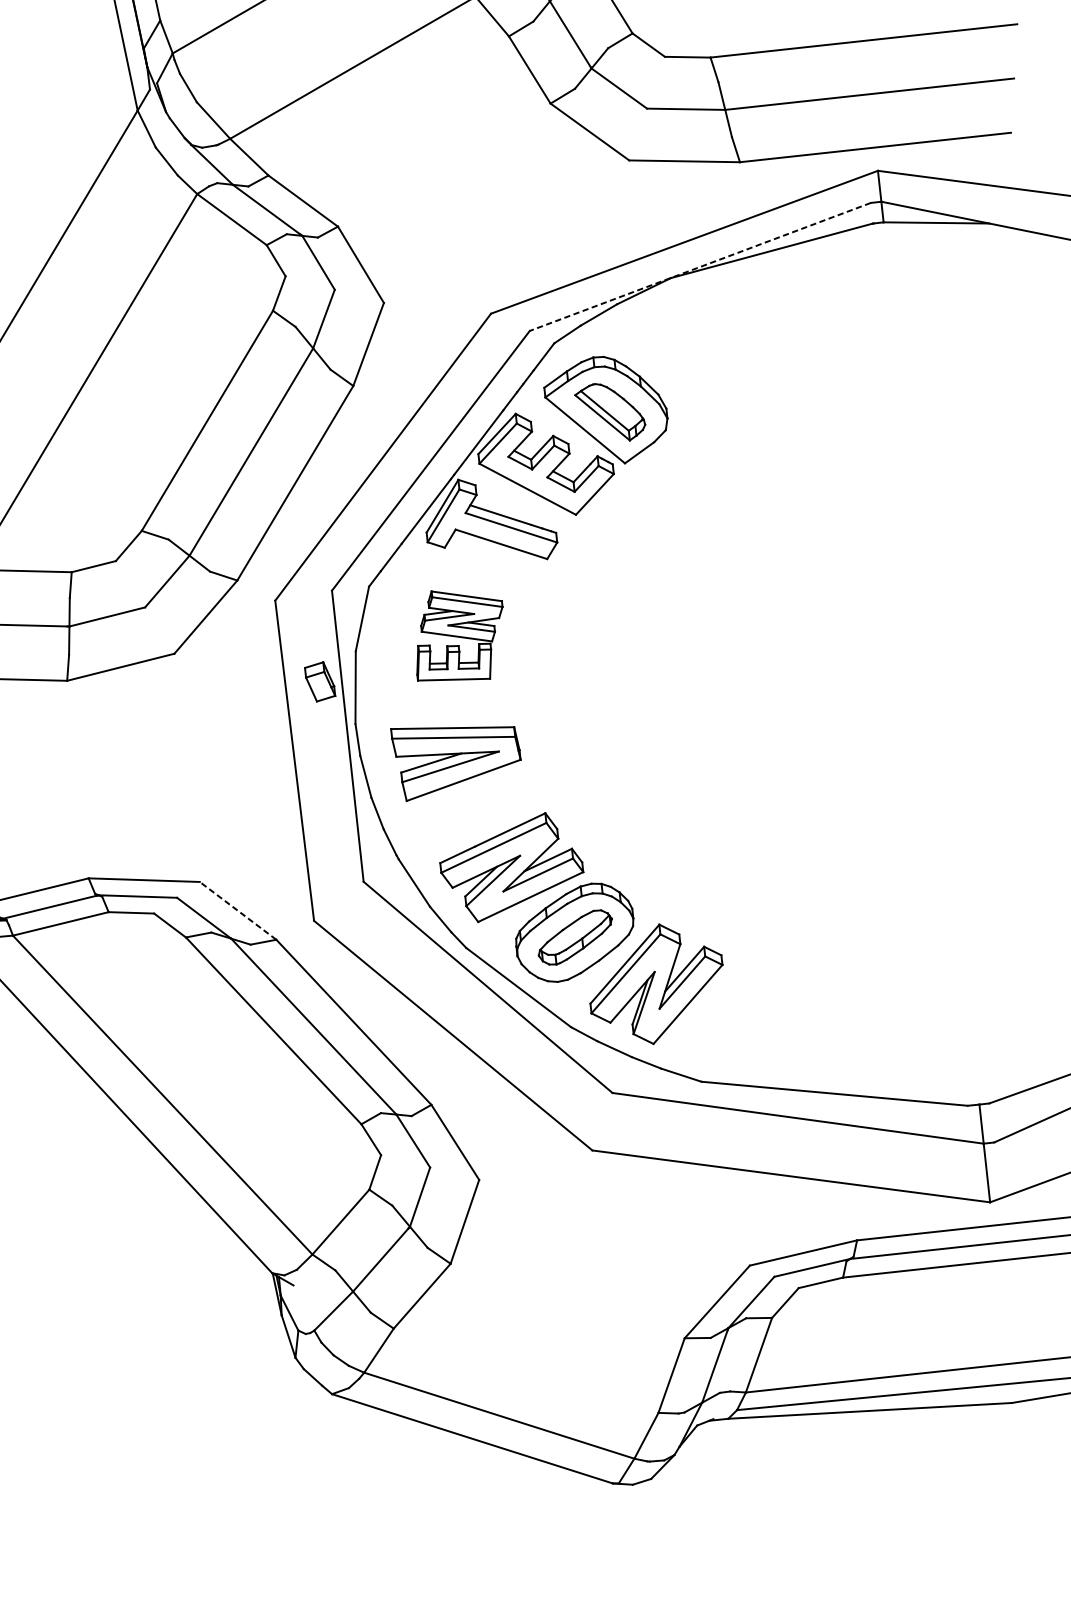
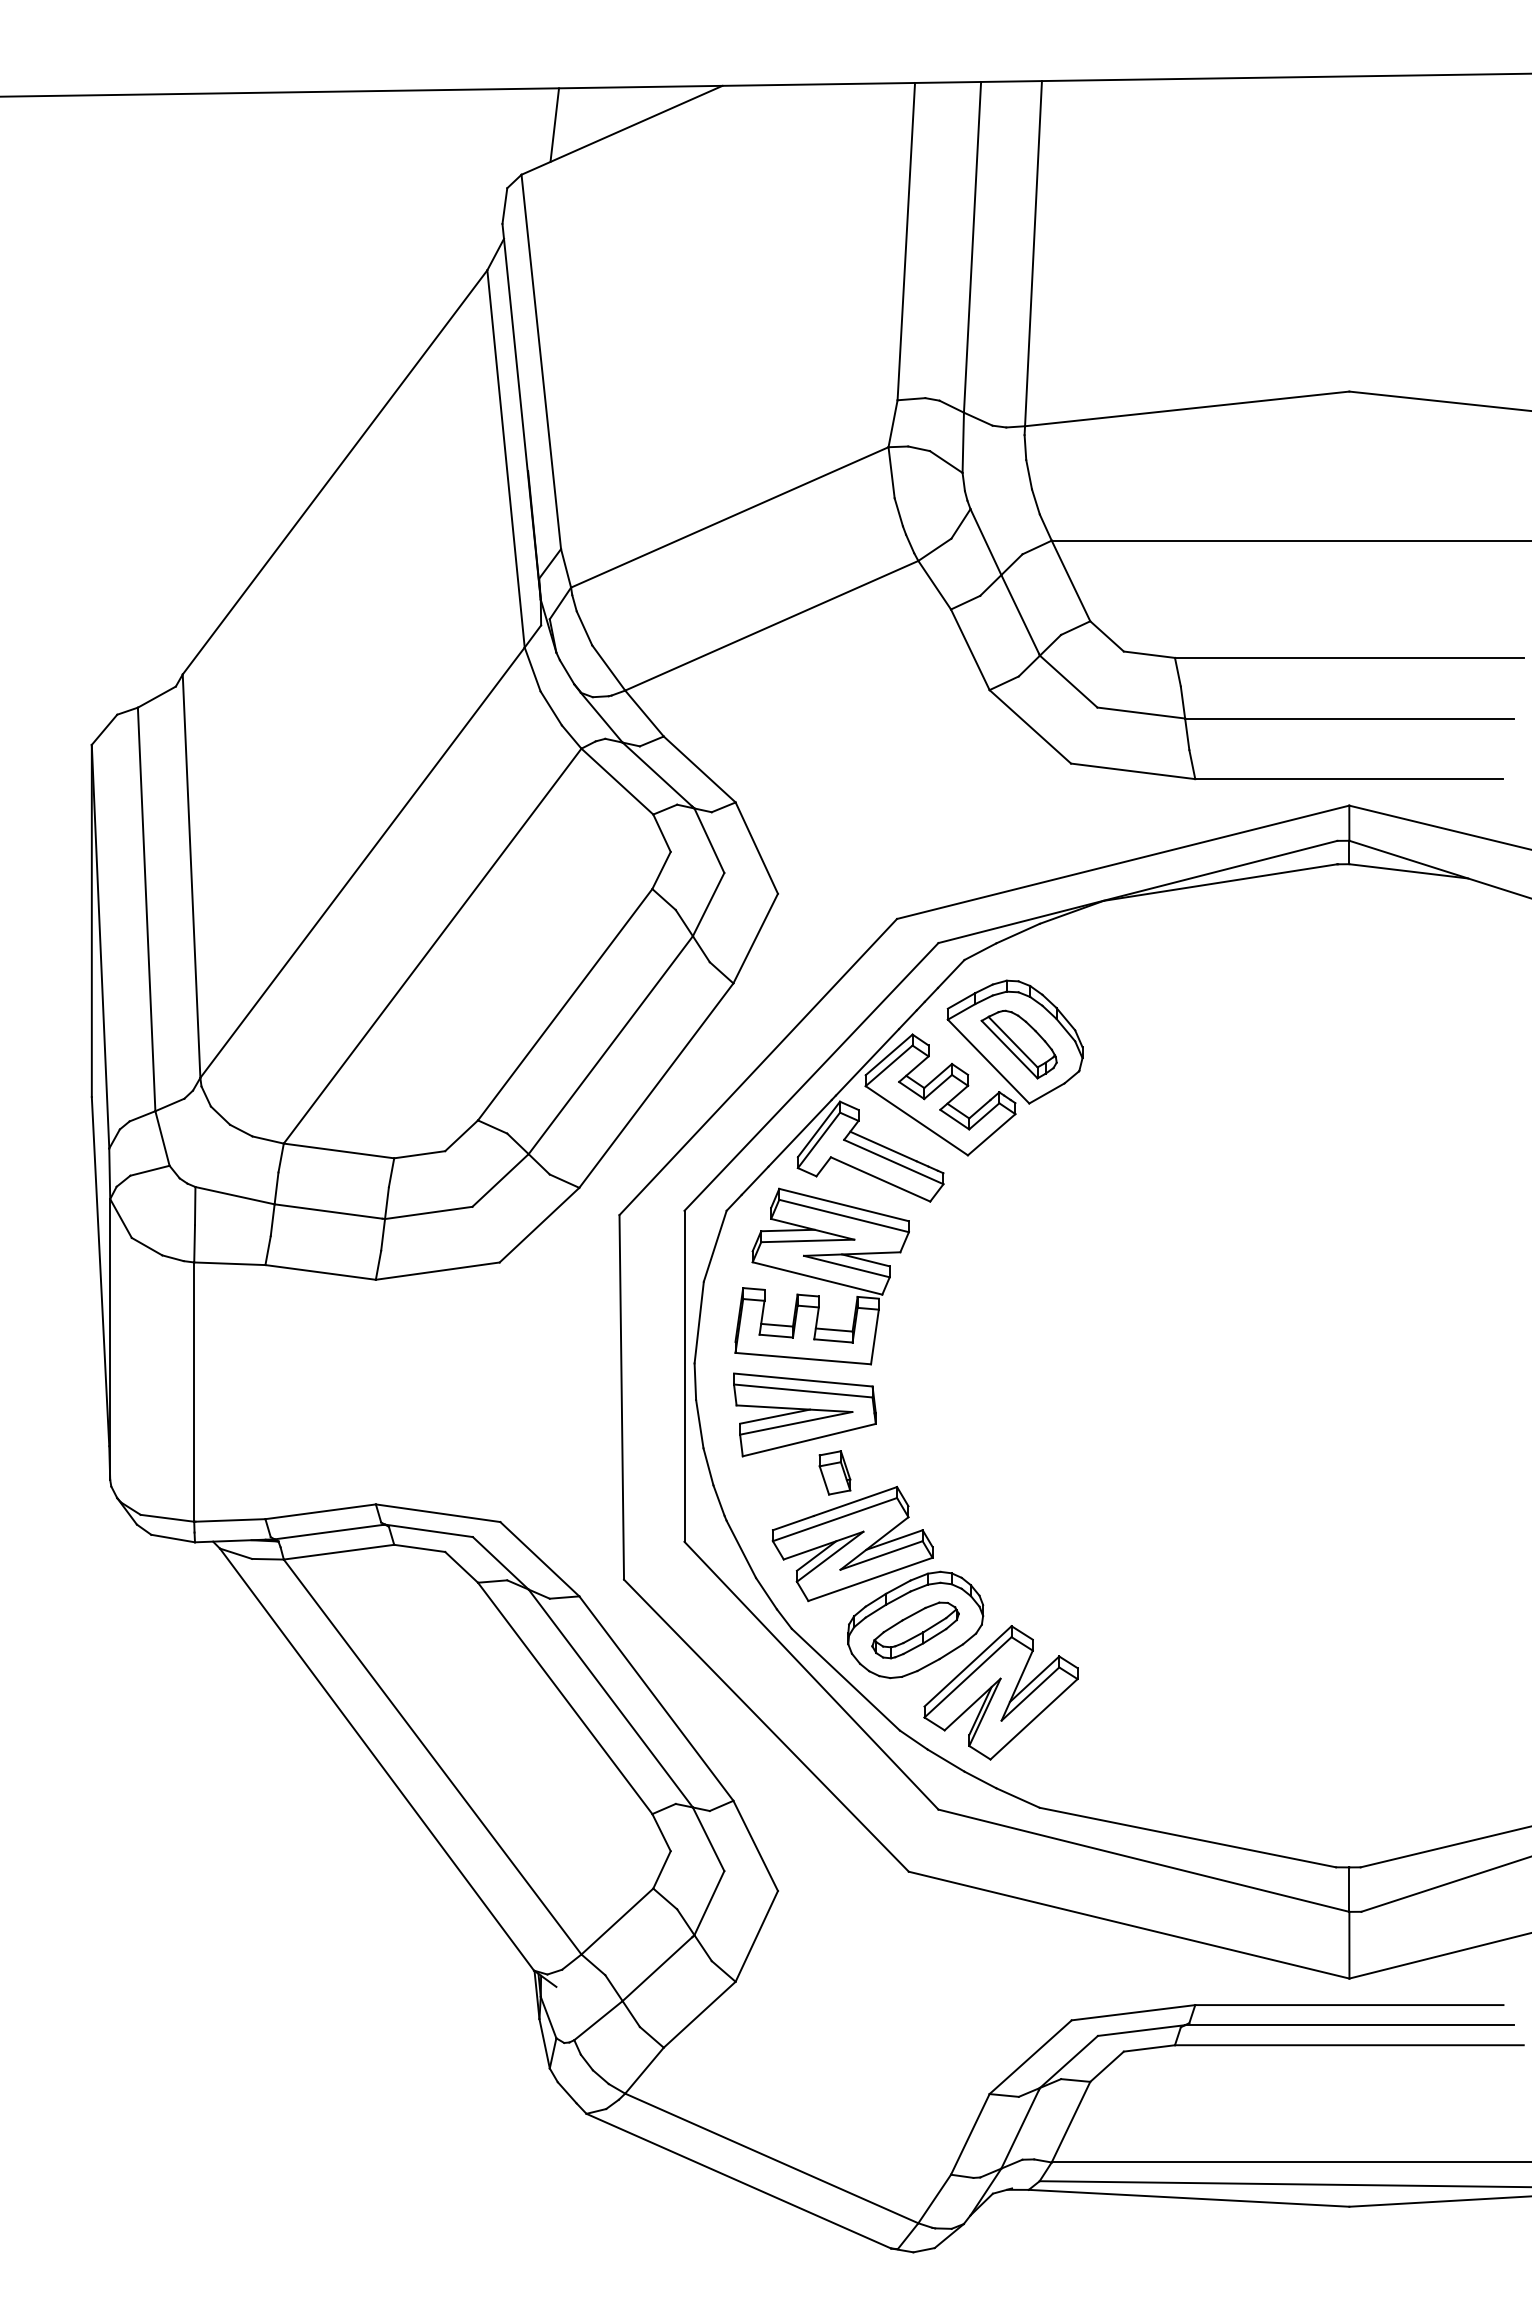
line: (699, 266) -> (1137, 891), dashed -> solid
part: (458, 635) -> (821, 1276), size x1.67
part: (319, 681) -> (834, 1472), moved
line: (237, 910) -> (539, 1558), dashed -> solid

